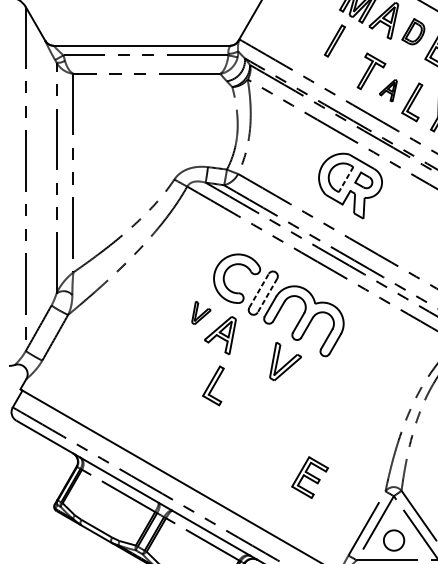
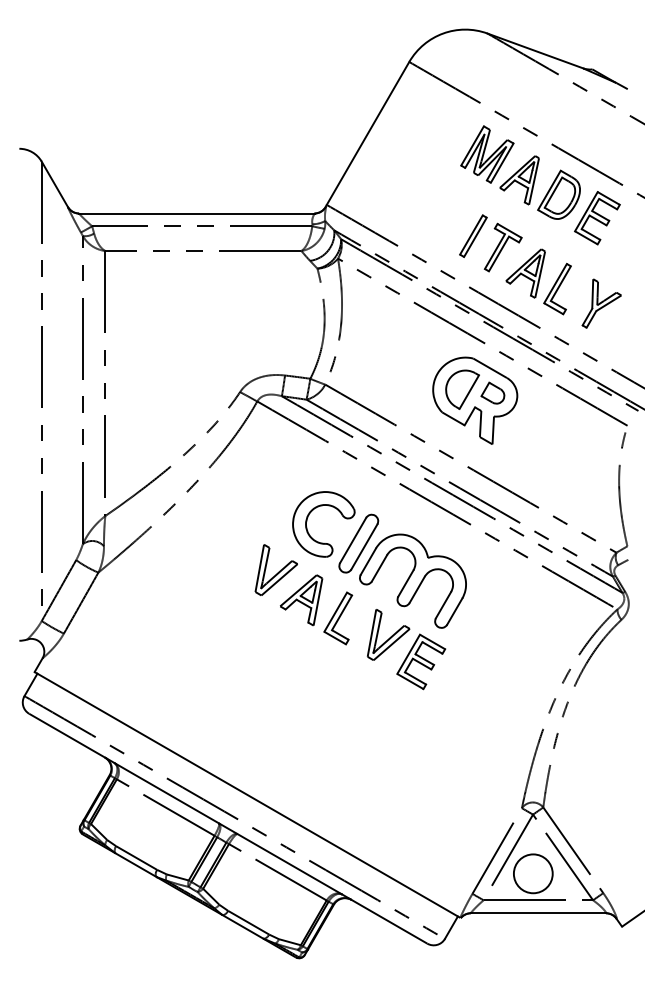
part: (412, 31) -> (558, 194), size x1.43
part: (335, 40) -> (473, 235), moved
part: (388, 90) -> (525, 273), size x1.67
line: (346, 179) -> (469, 392), dashed -> solid
line: (259, 290) -> (353, 540), dashed -> solid
line: (267, 295) -> (364, 546), dashed -> solid
part: (200, 312) -> (275, 569), size x1.67
part: (213, 385) -> (338, 618), moved
part: (310, 477) -> (421, 661), moved
circle: (393, 540) -> (532, 873), size x1.43

